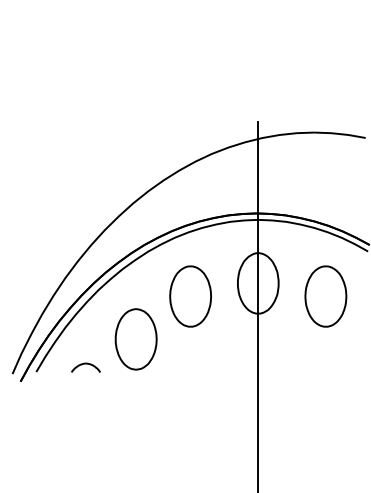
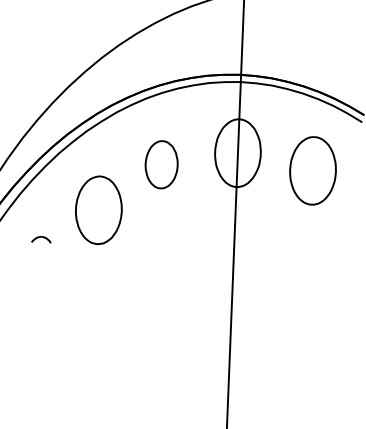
part: (190, 296) -> (161, 164), size x0.7
part: (85, 367) -> (40, 239), size x0.6

